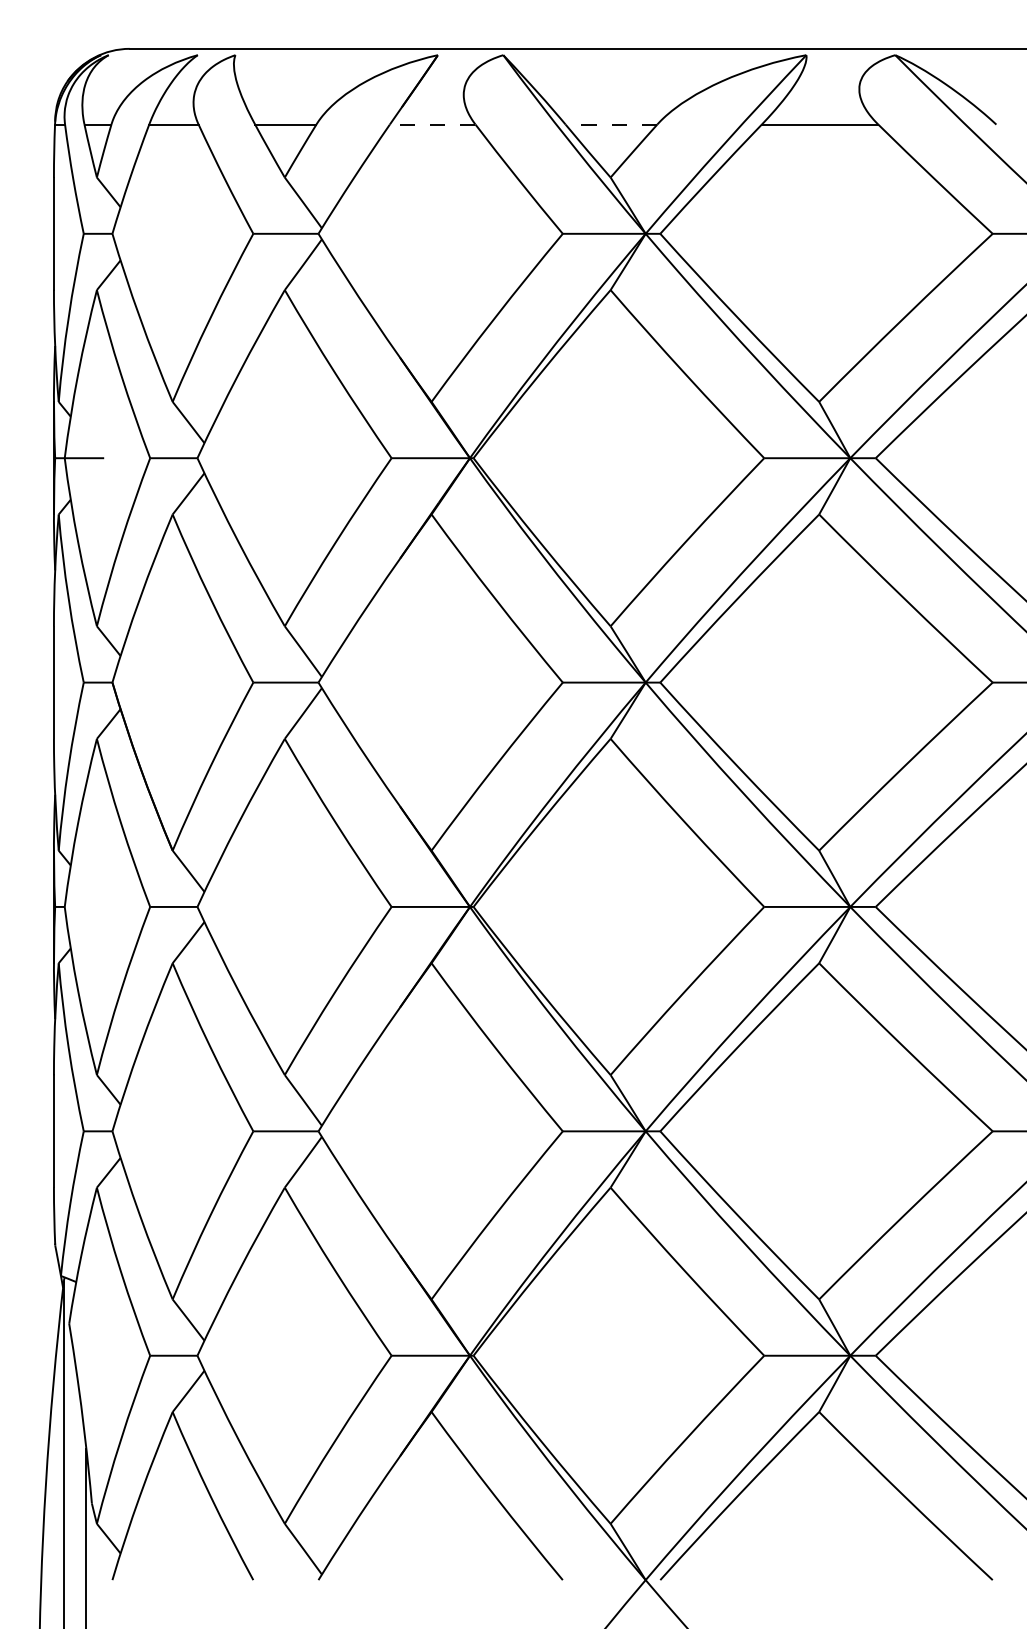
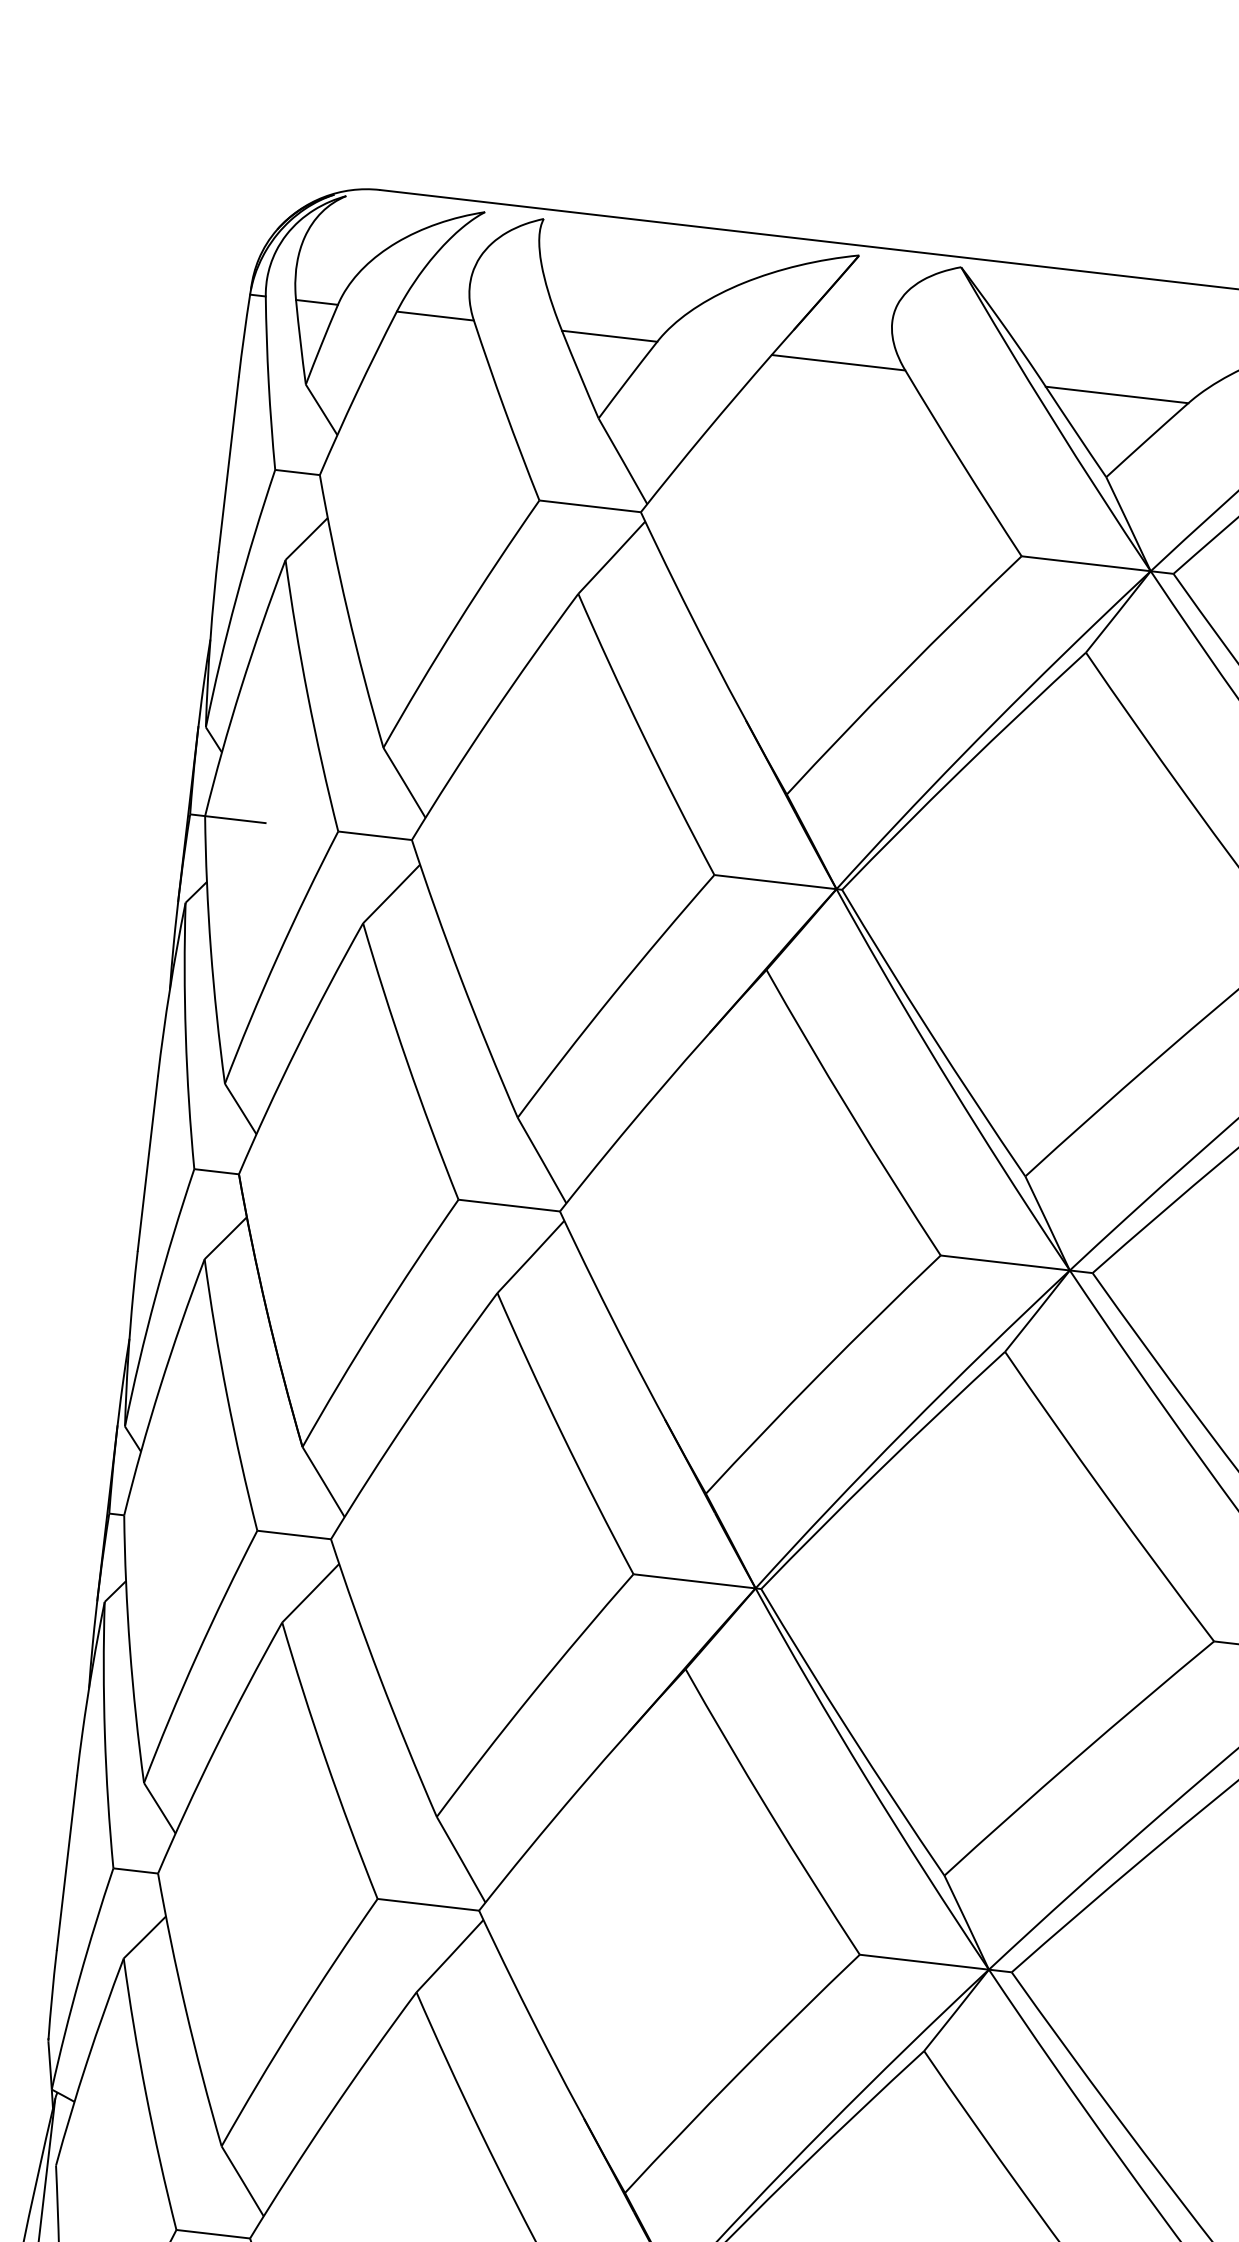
line: (432, 124) -> (838, 362), dashed -> solid
line: (611, 124) -> (1117, 394), dashed -> solid

